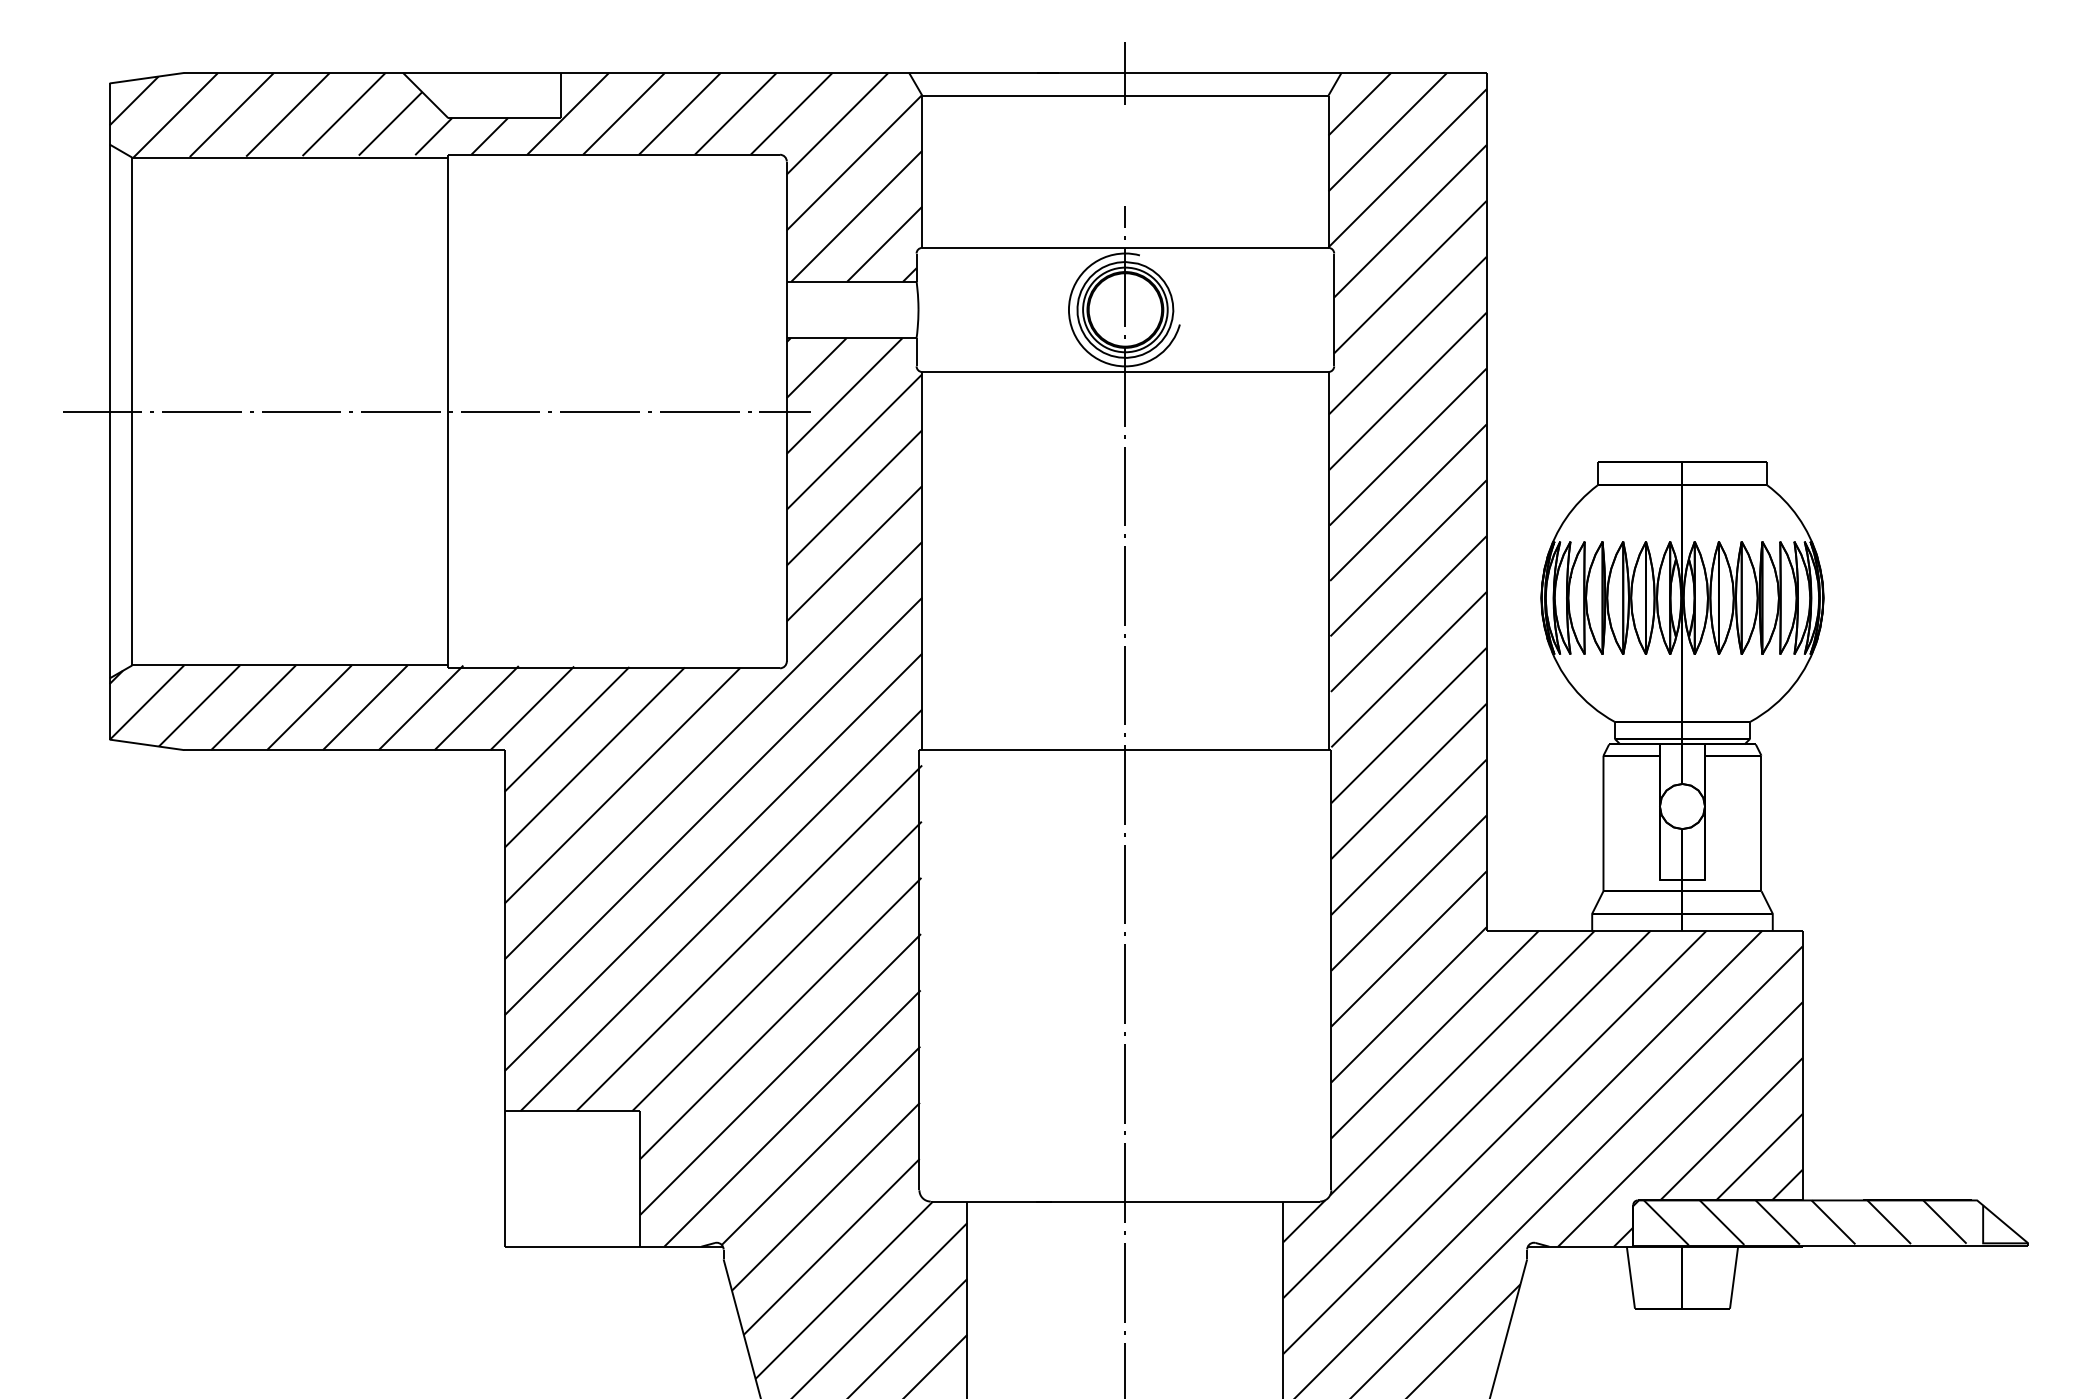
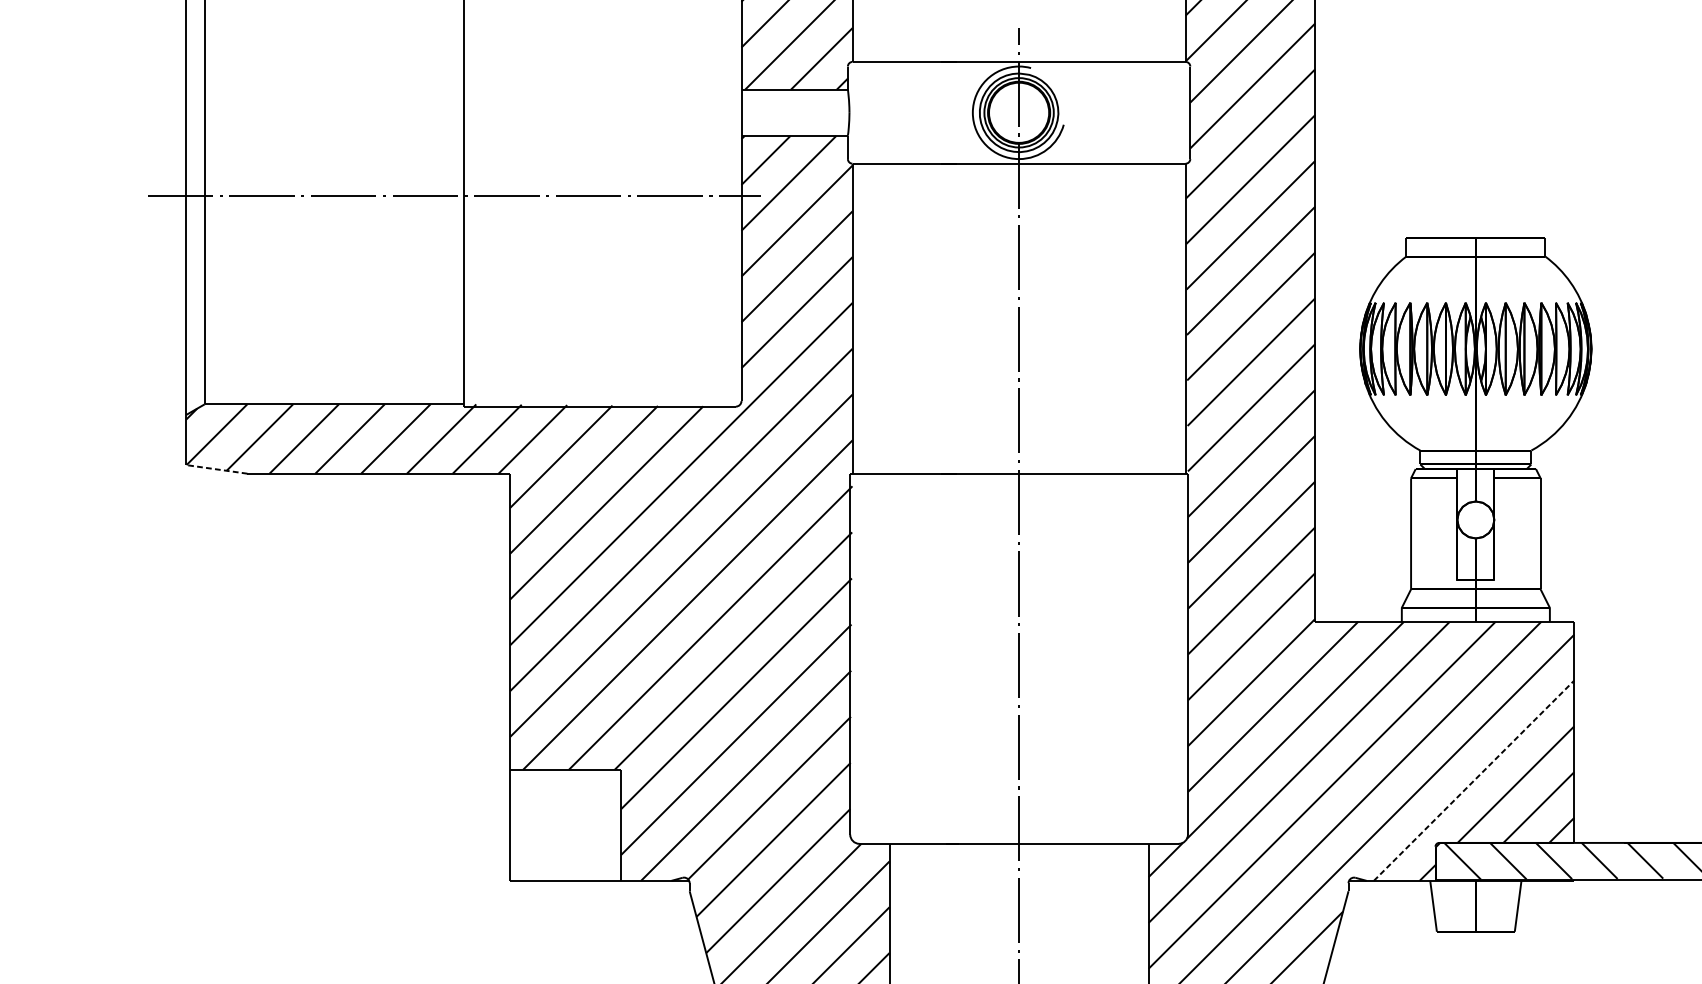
line: (146, 744) -> (216, 469), solid -> dashed
line: (1680, 1124) -> (1474, 780), solid -> dashed

